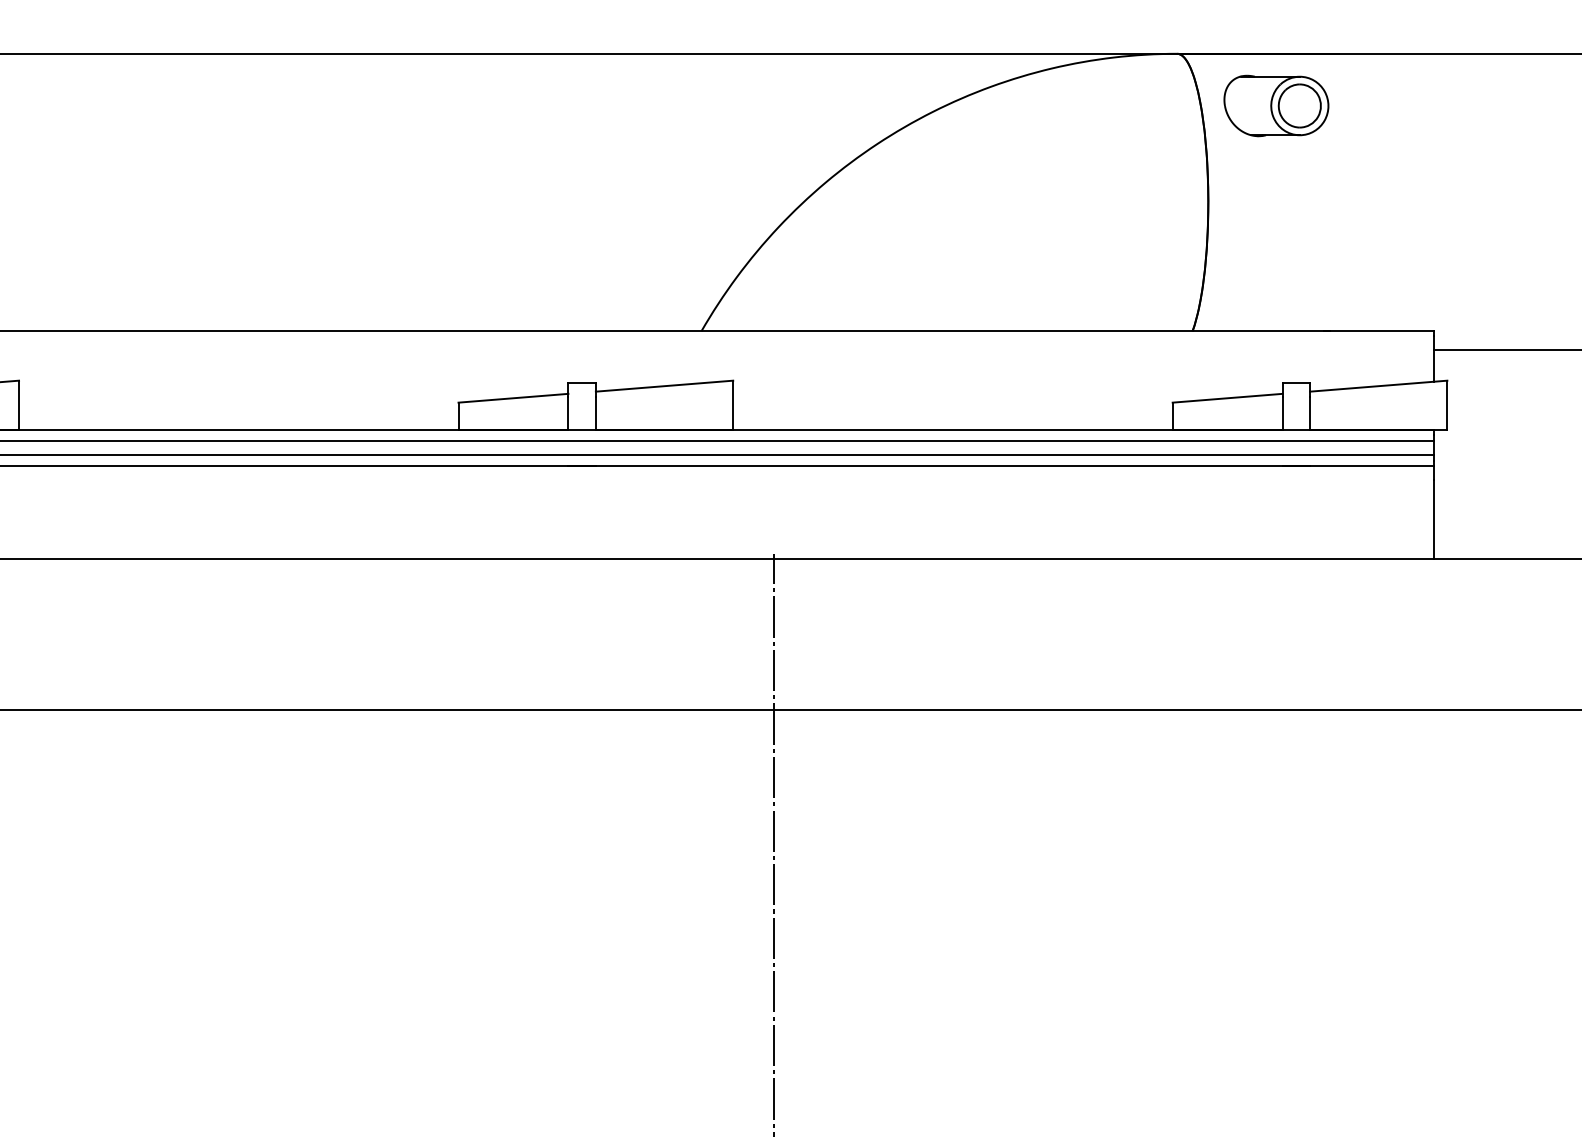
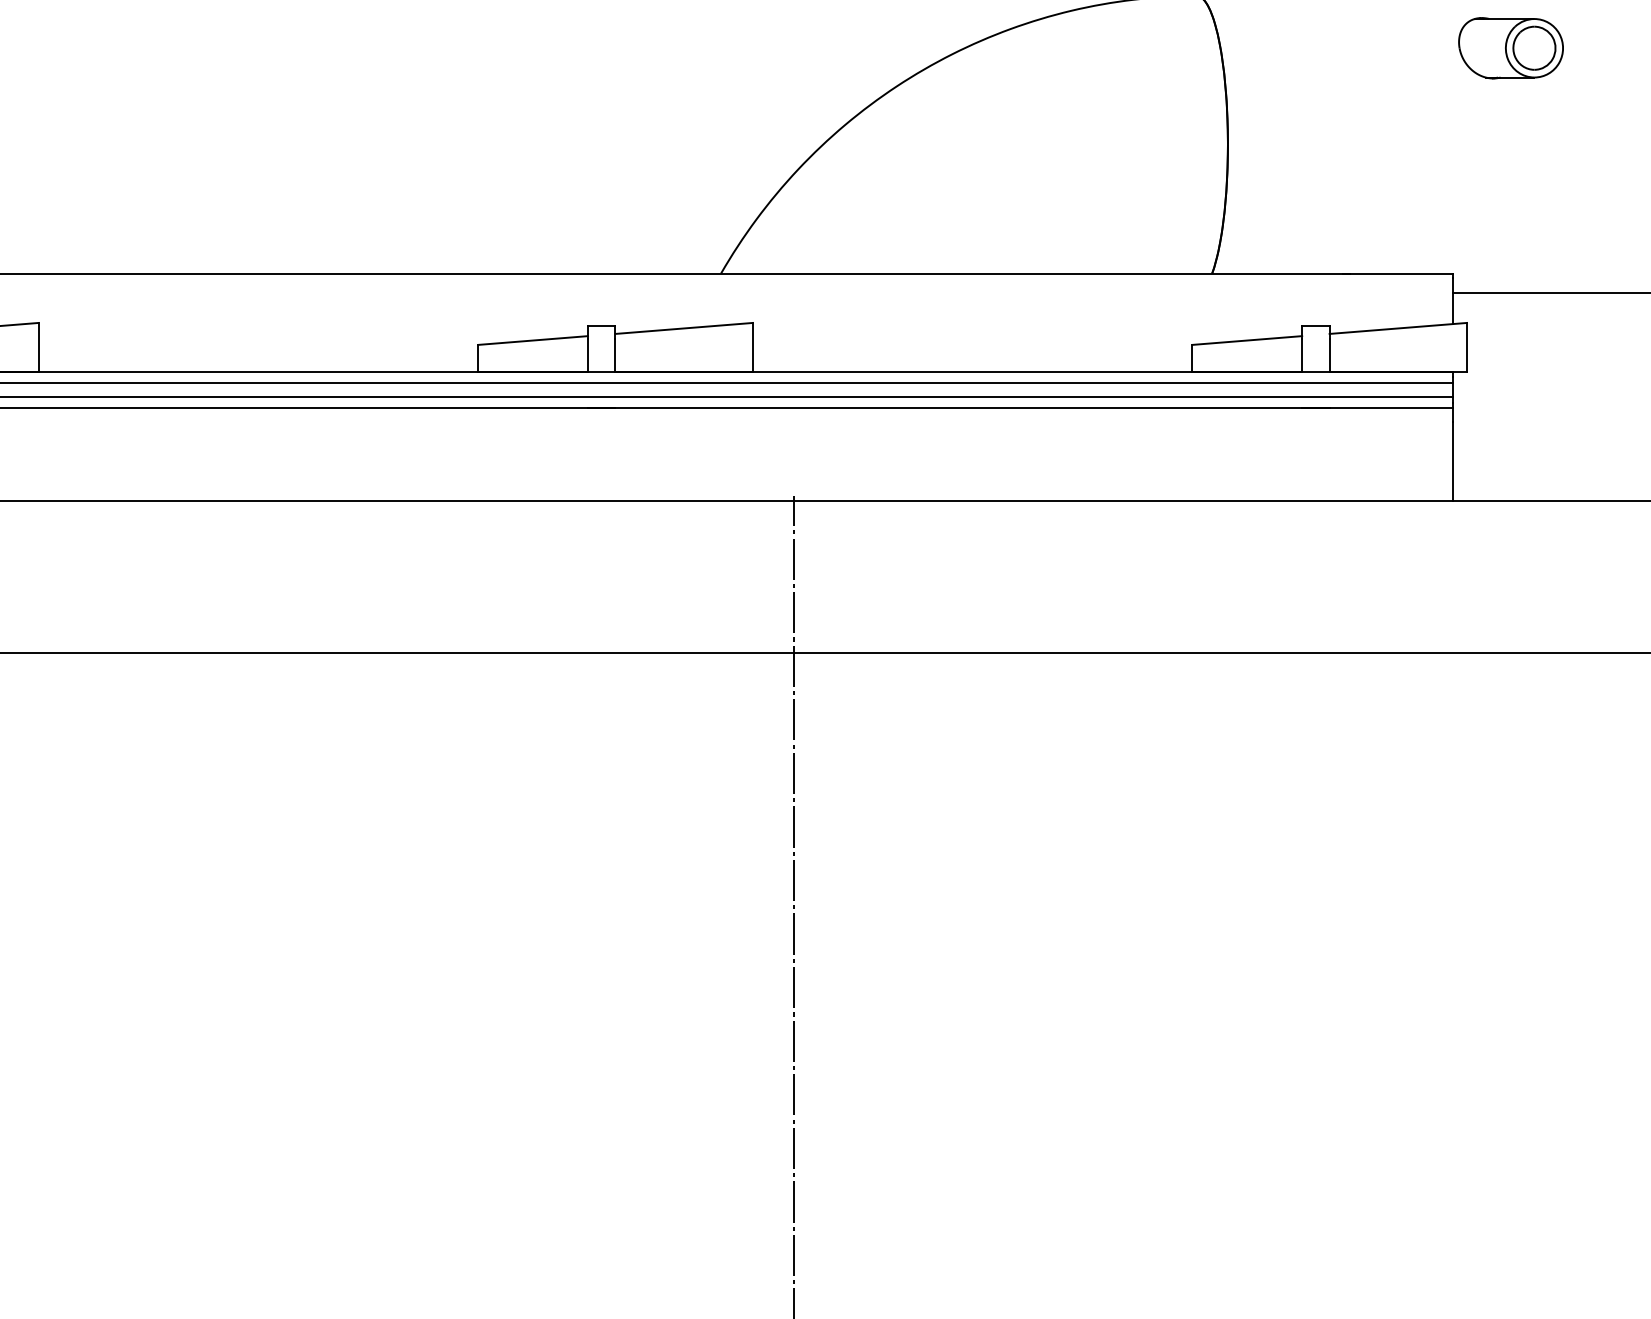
part: (1275, 106) -> (1510, 48), moved

